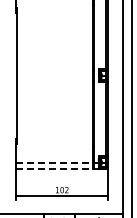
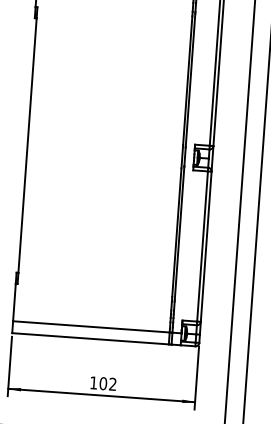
line: (54, 162) -> (91, 326), dashed -> solid
line: (54, 168) -> (90, 338), dashed -> solid

